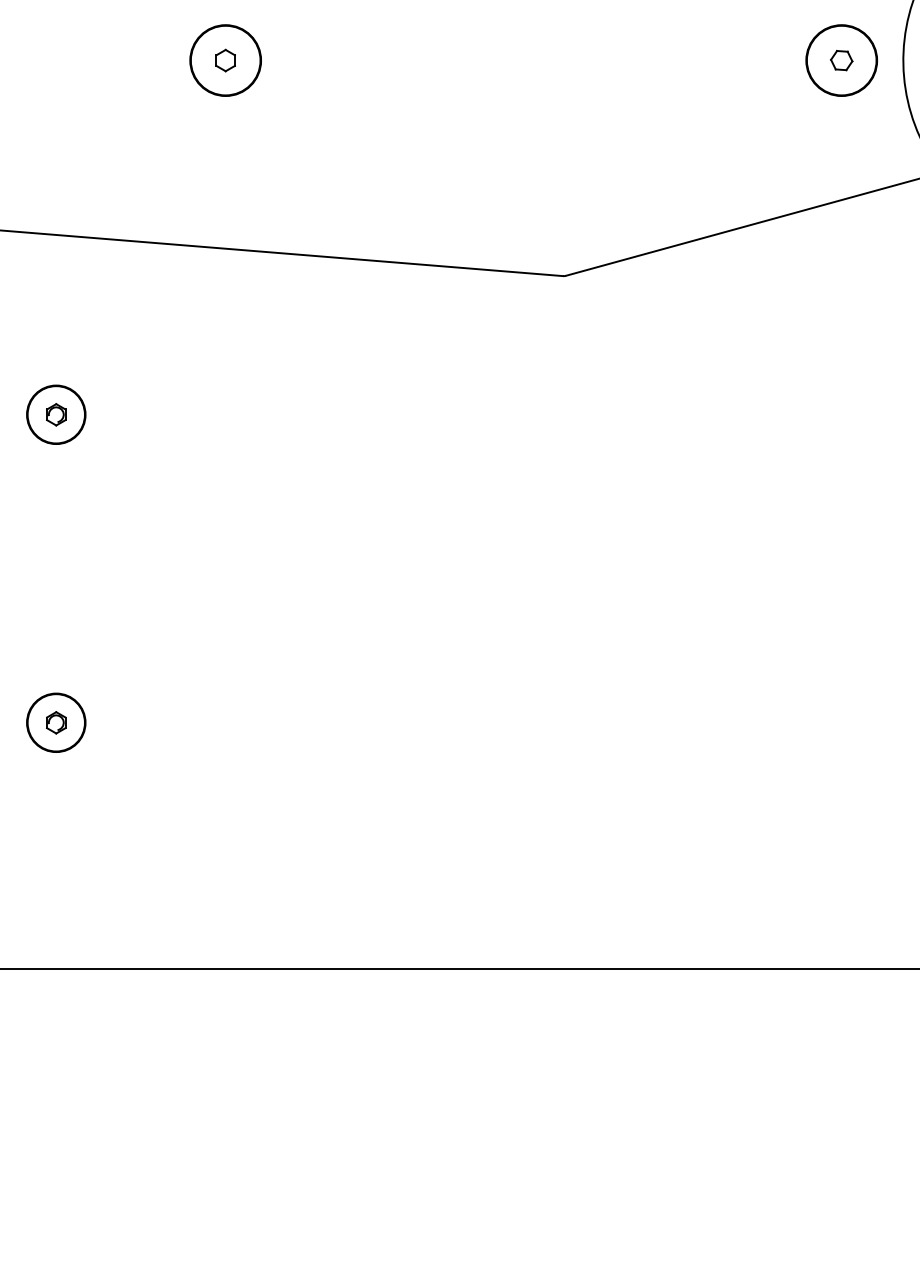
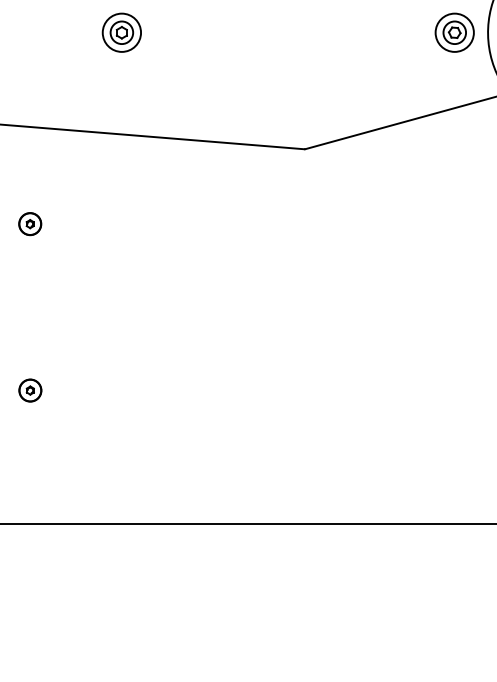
circle: (224, 60) -> (121, 32), size x0.6
circle: (841, 60) -> (454, 32), size x0.6
part: (54, 413) -> (29, 223), size x0.7
part: (56, 722) -> (30, 390), size x0.7

